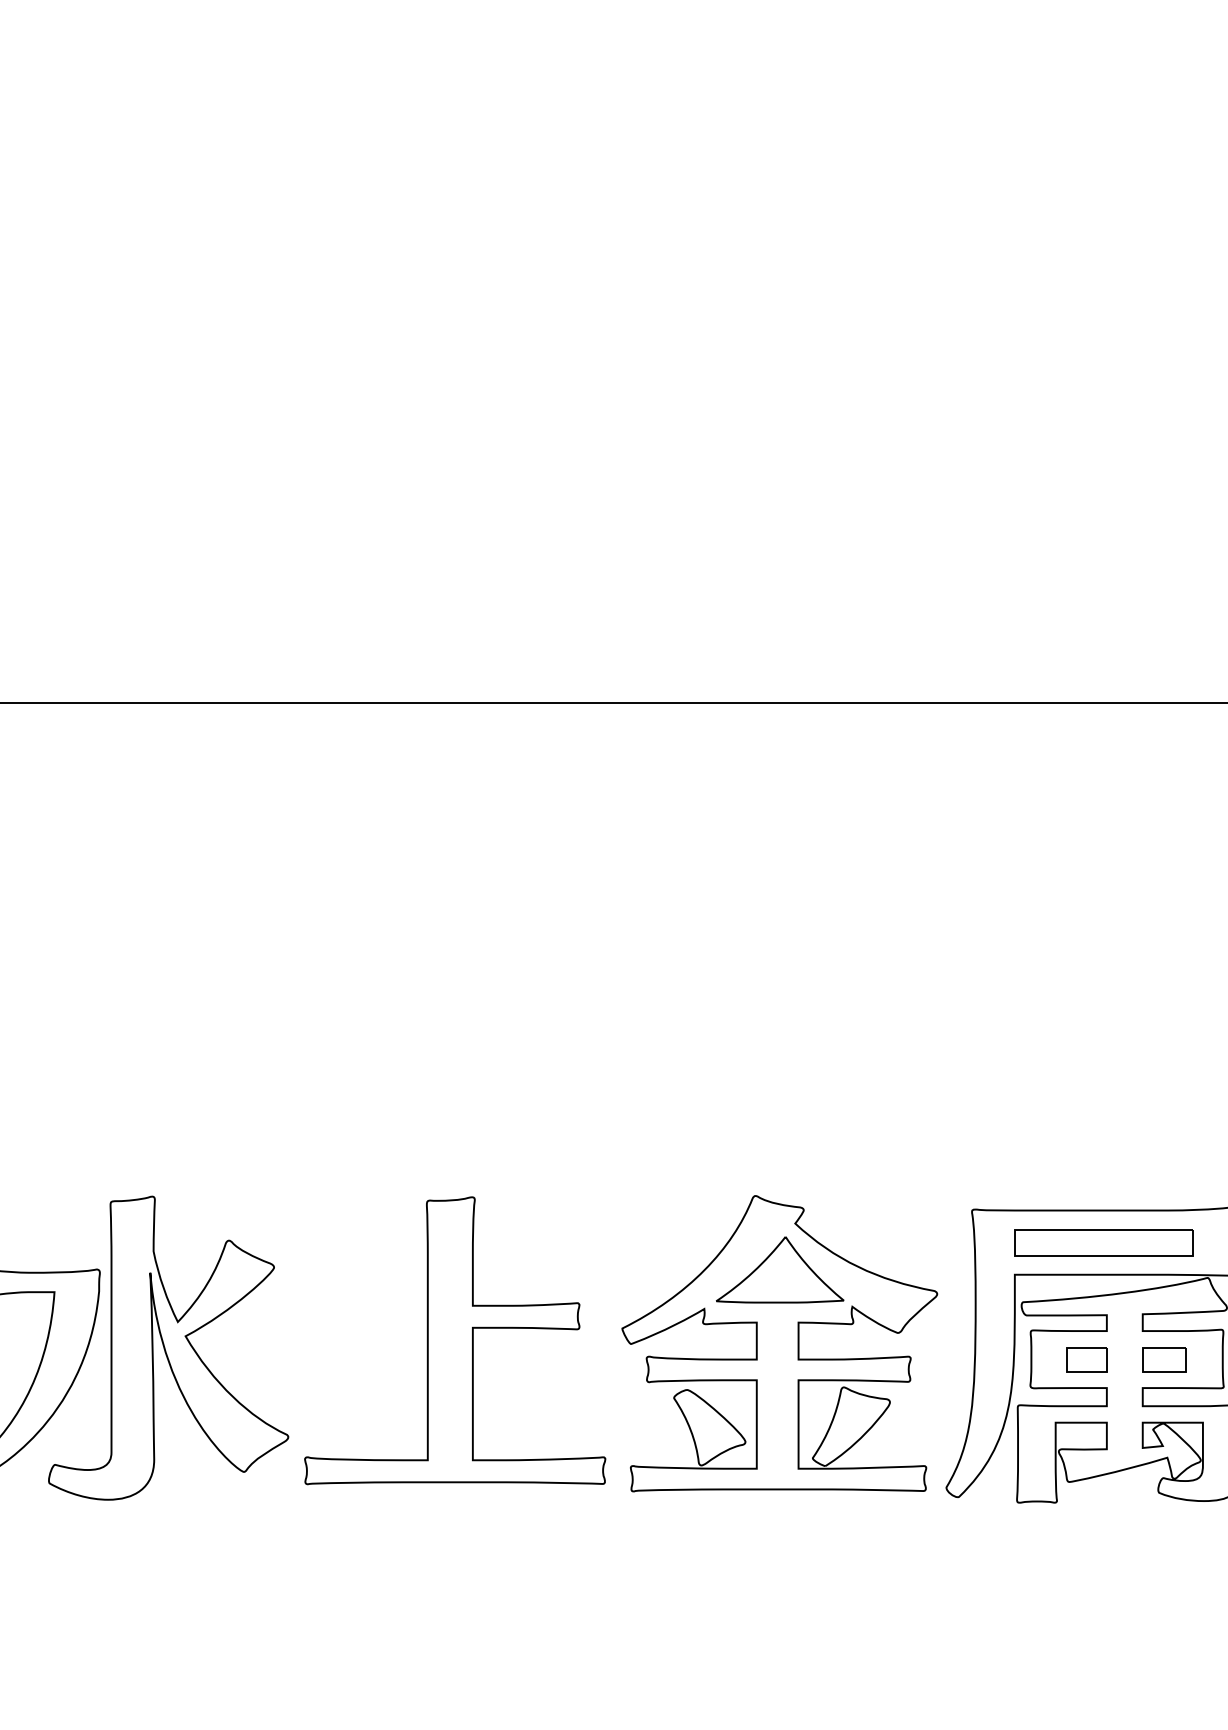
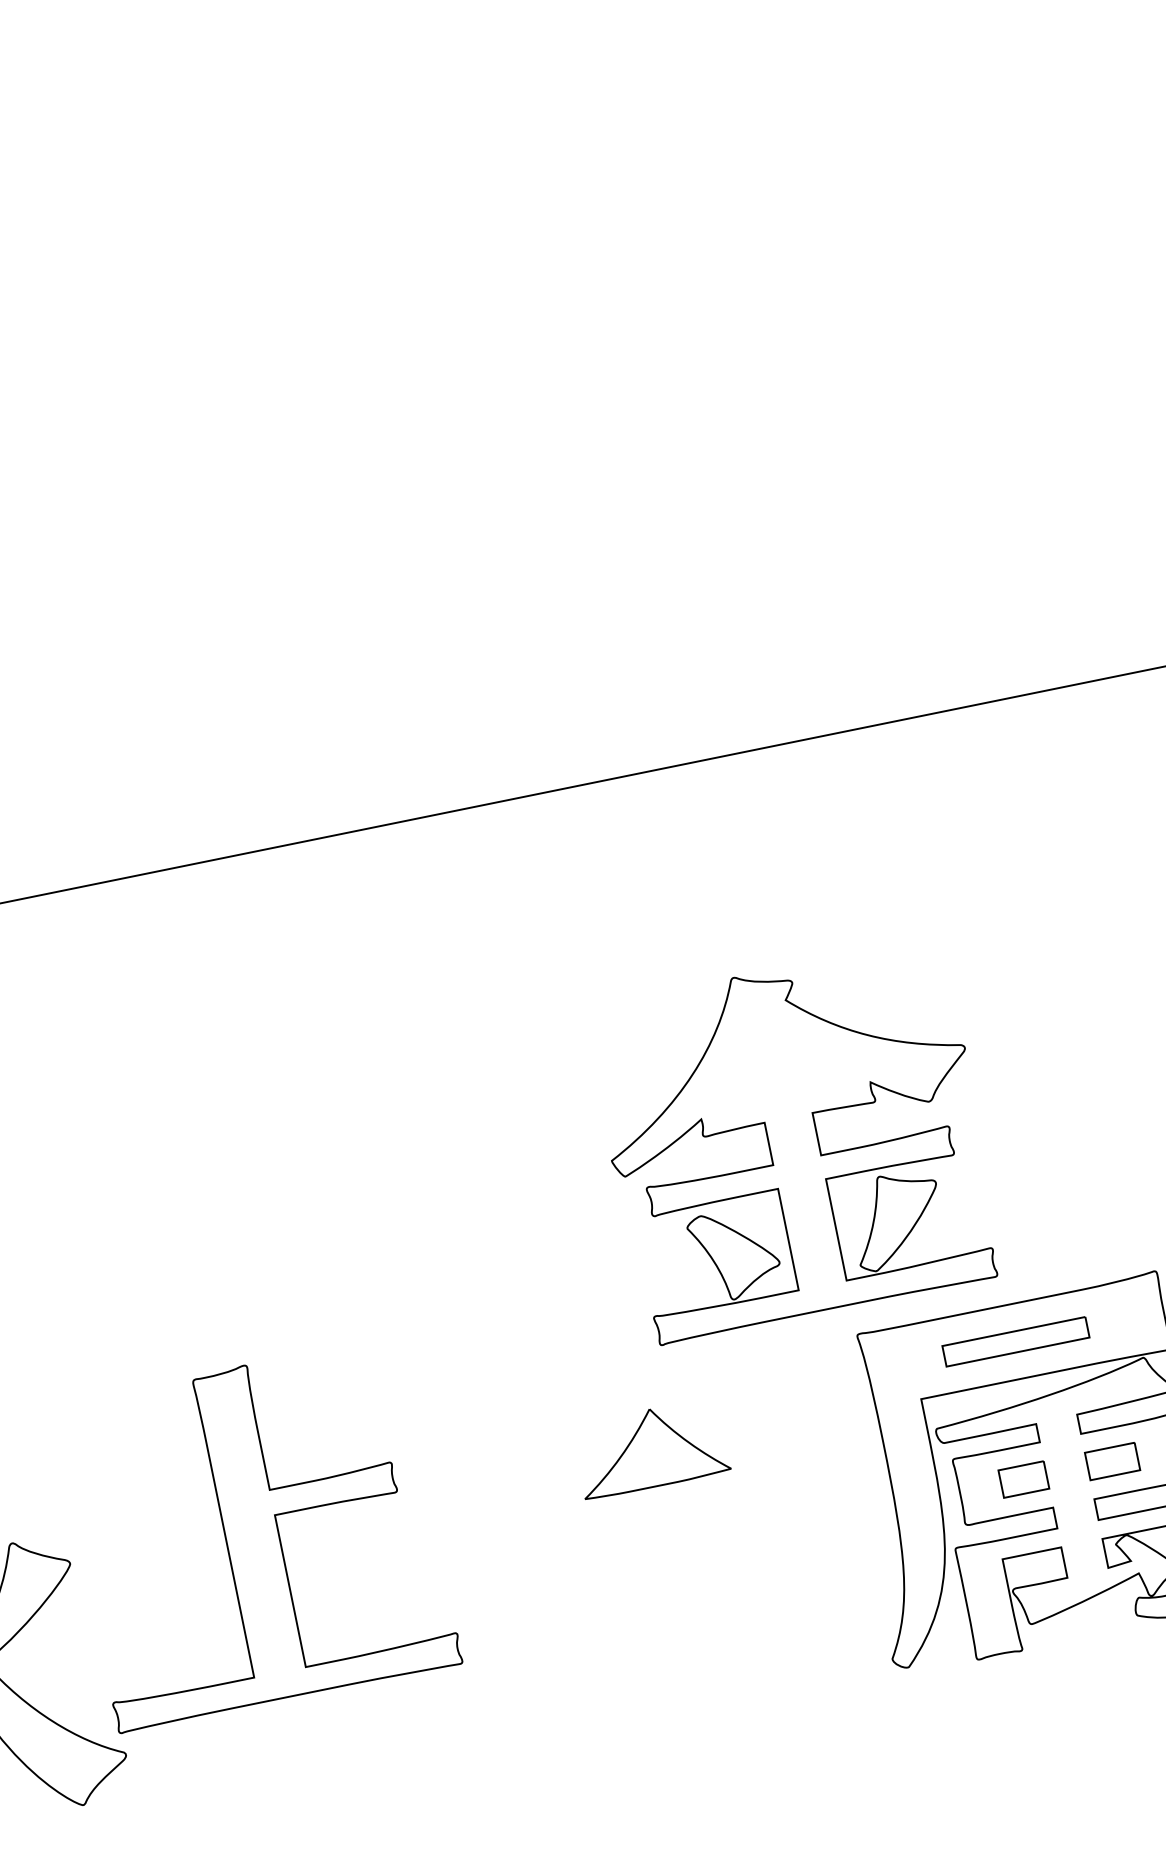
part: (1103, 1242) -> (1015, 1341), size x0.7
part: (455, 1340) -> (257, 1533), moved
part: (779, 1343) -> (795, 1141), moved

